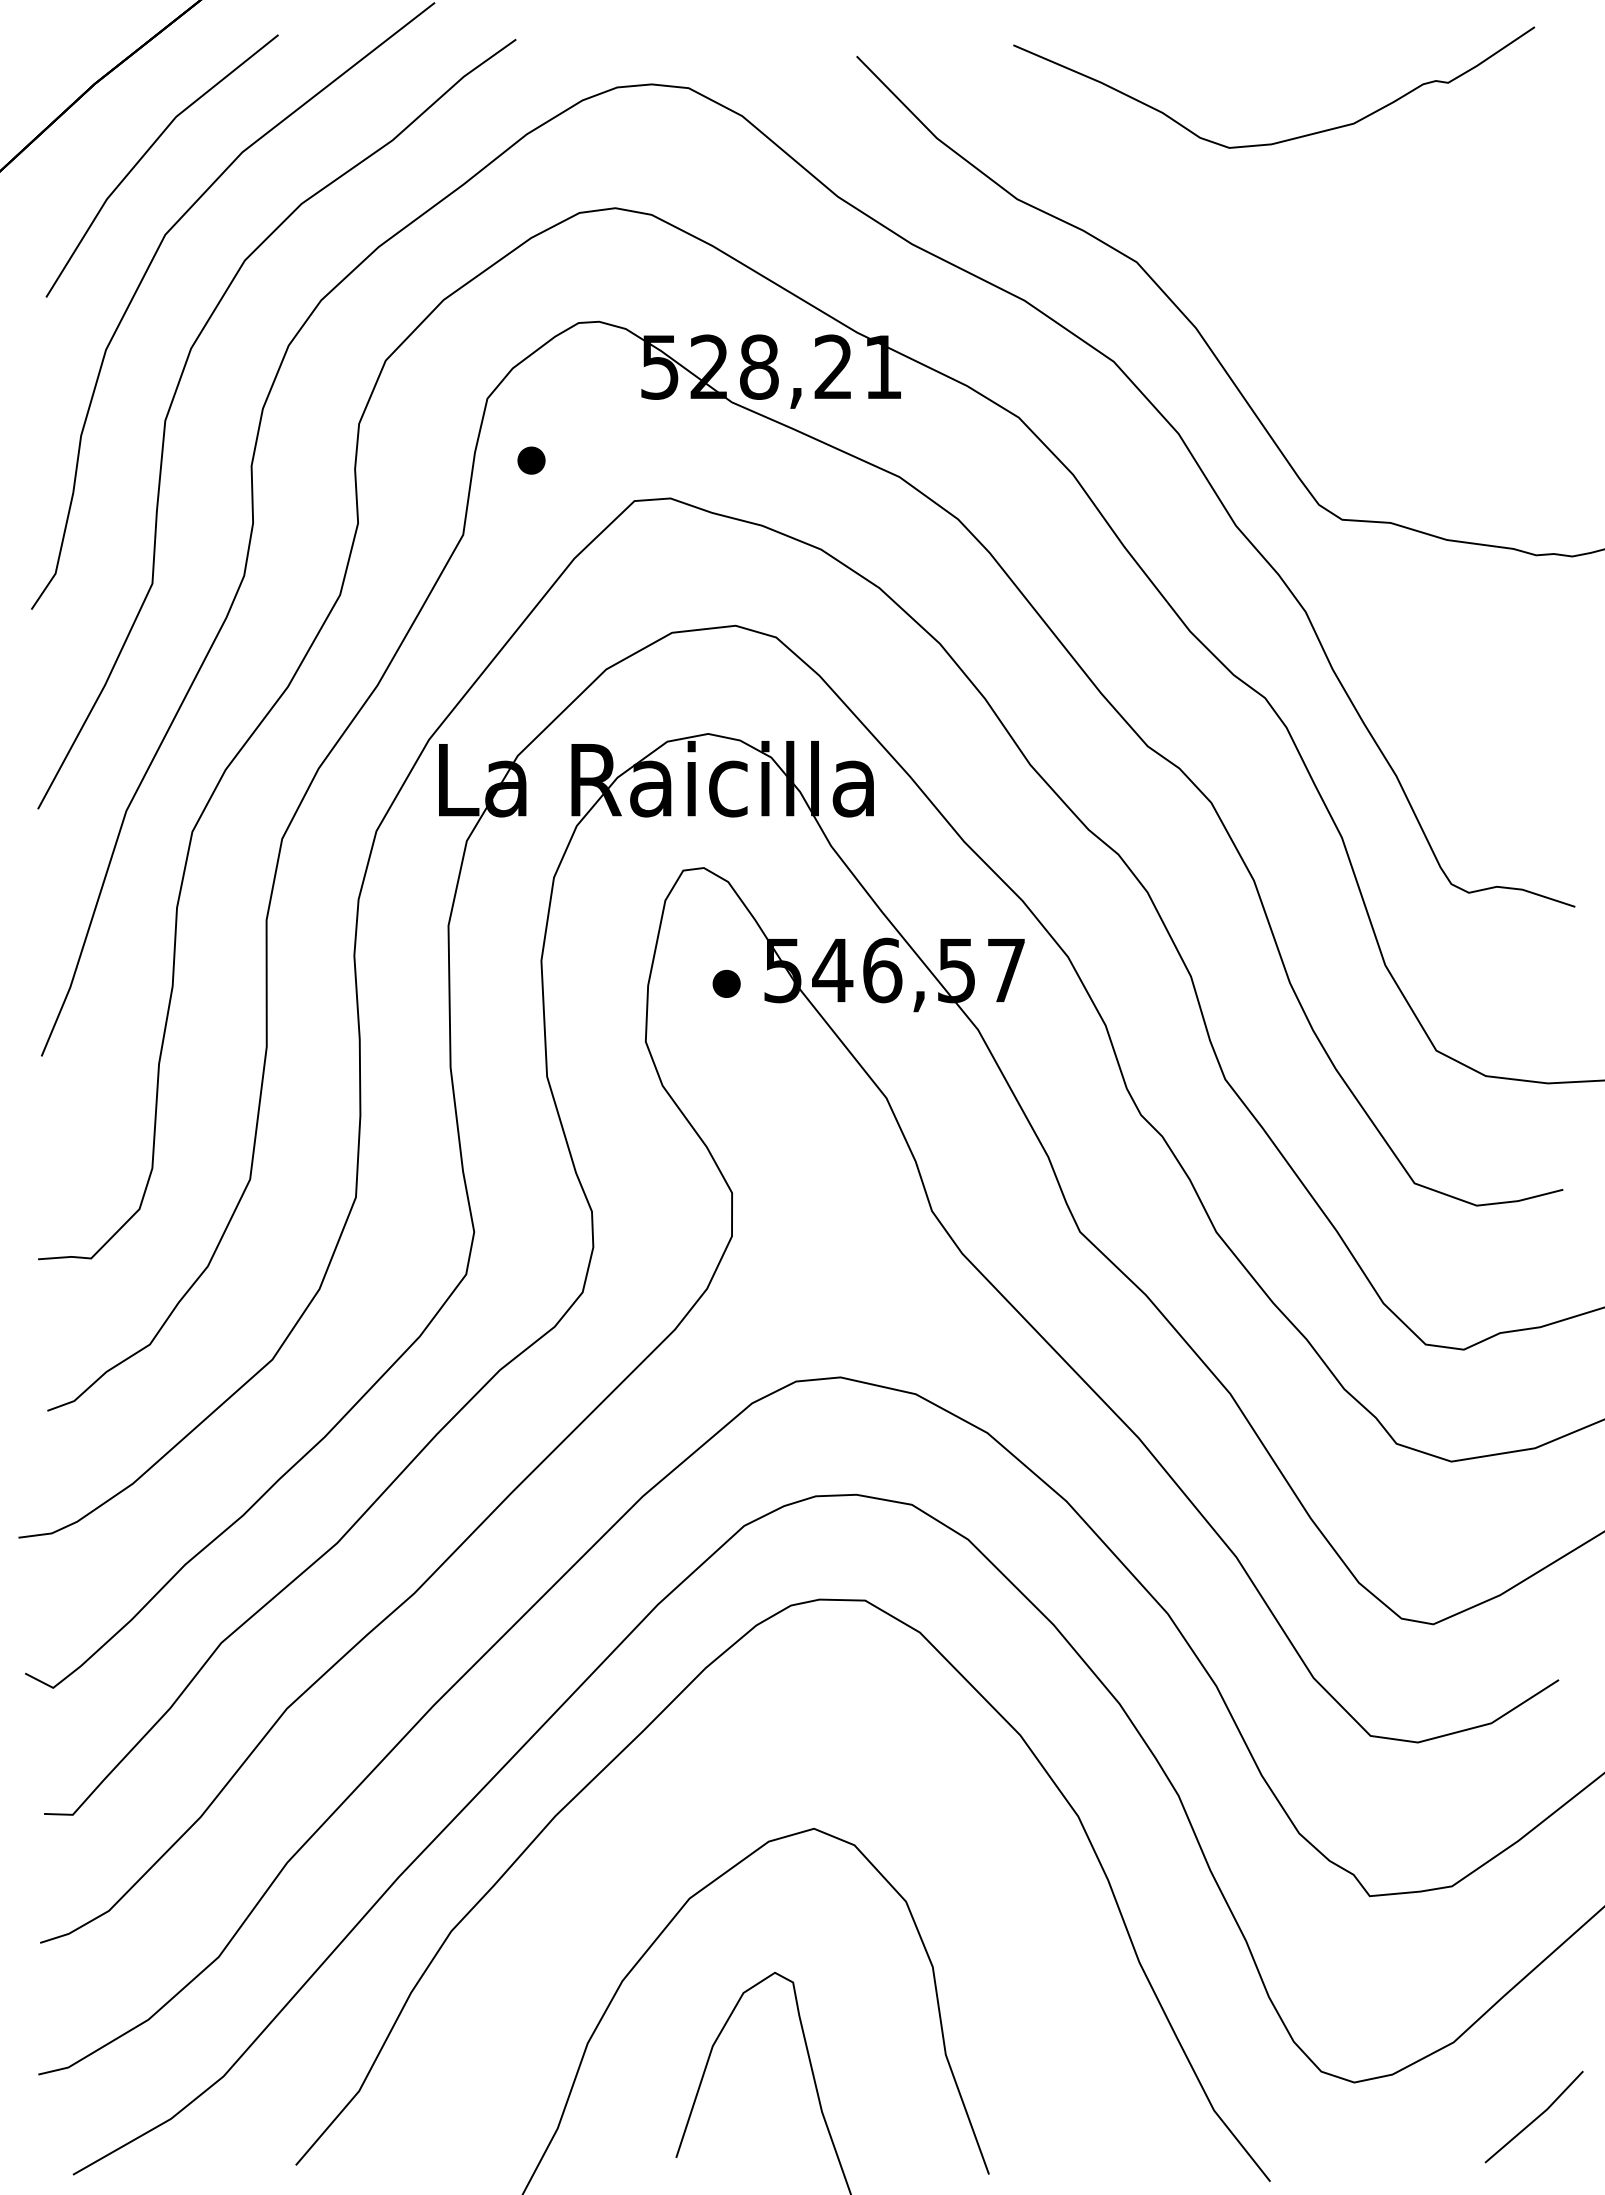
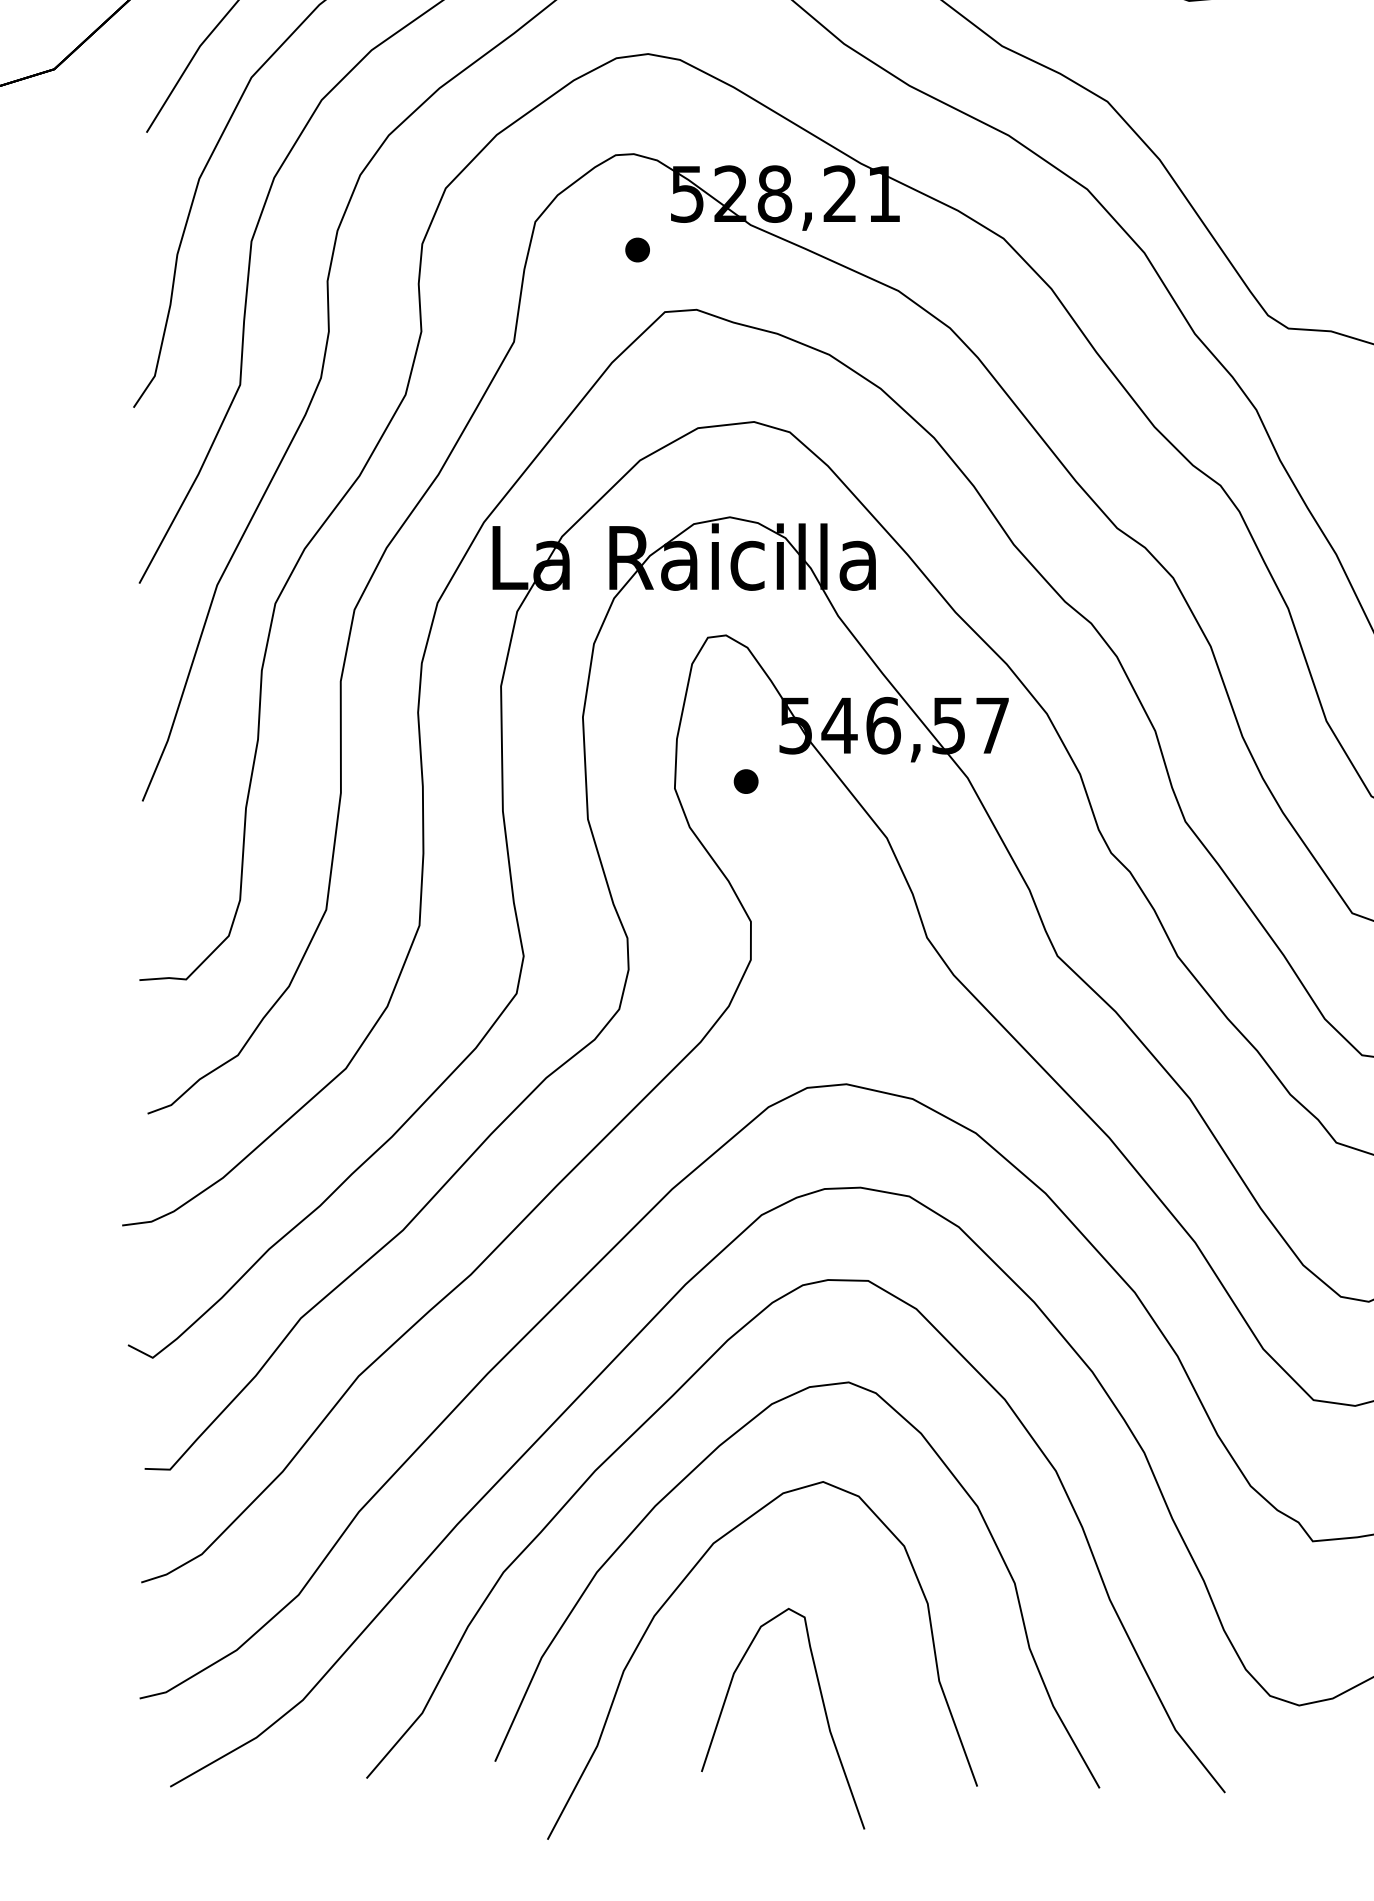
part: (531, 460) -> (637, 249), moved
part: (726, 983) -> (745, 781), moved
curve: (664, 1819) -> (691, 1473), added

